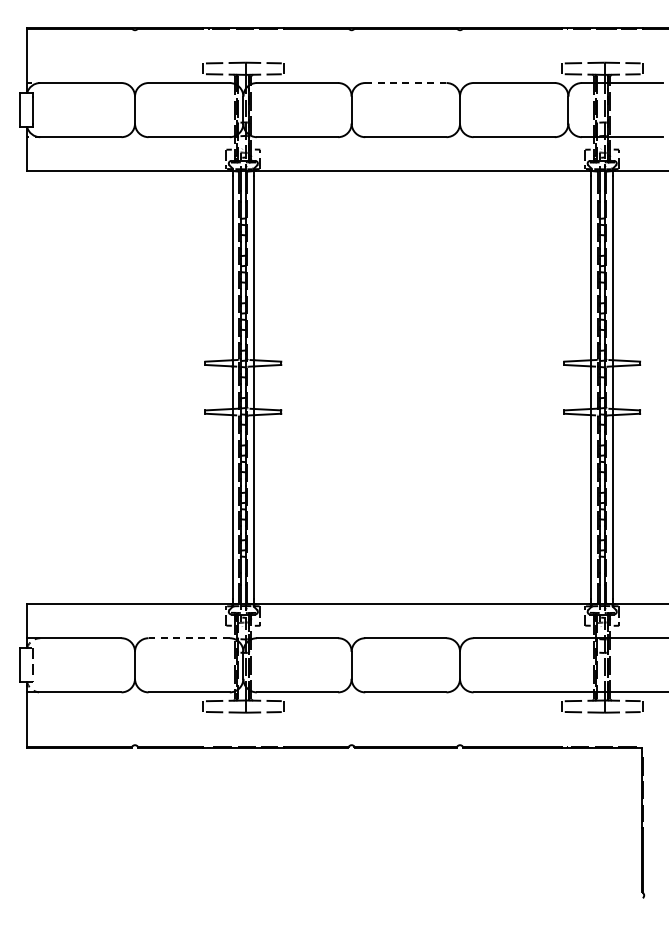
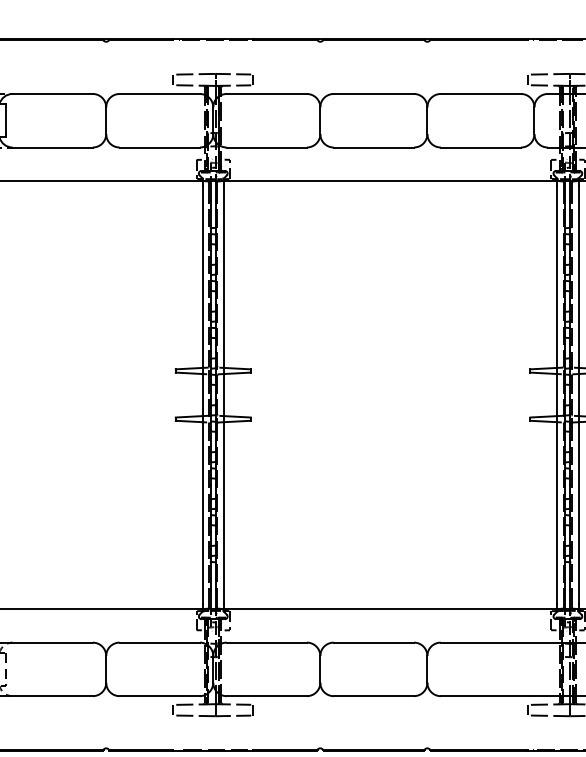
line: (405, 83) -> (373, 94), dashed -> solid
line: (189, 638) -> (160, 642), dashed -> solid

